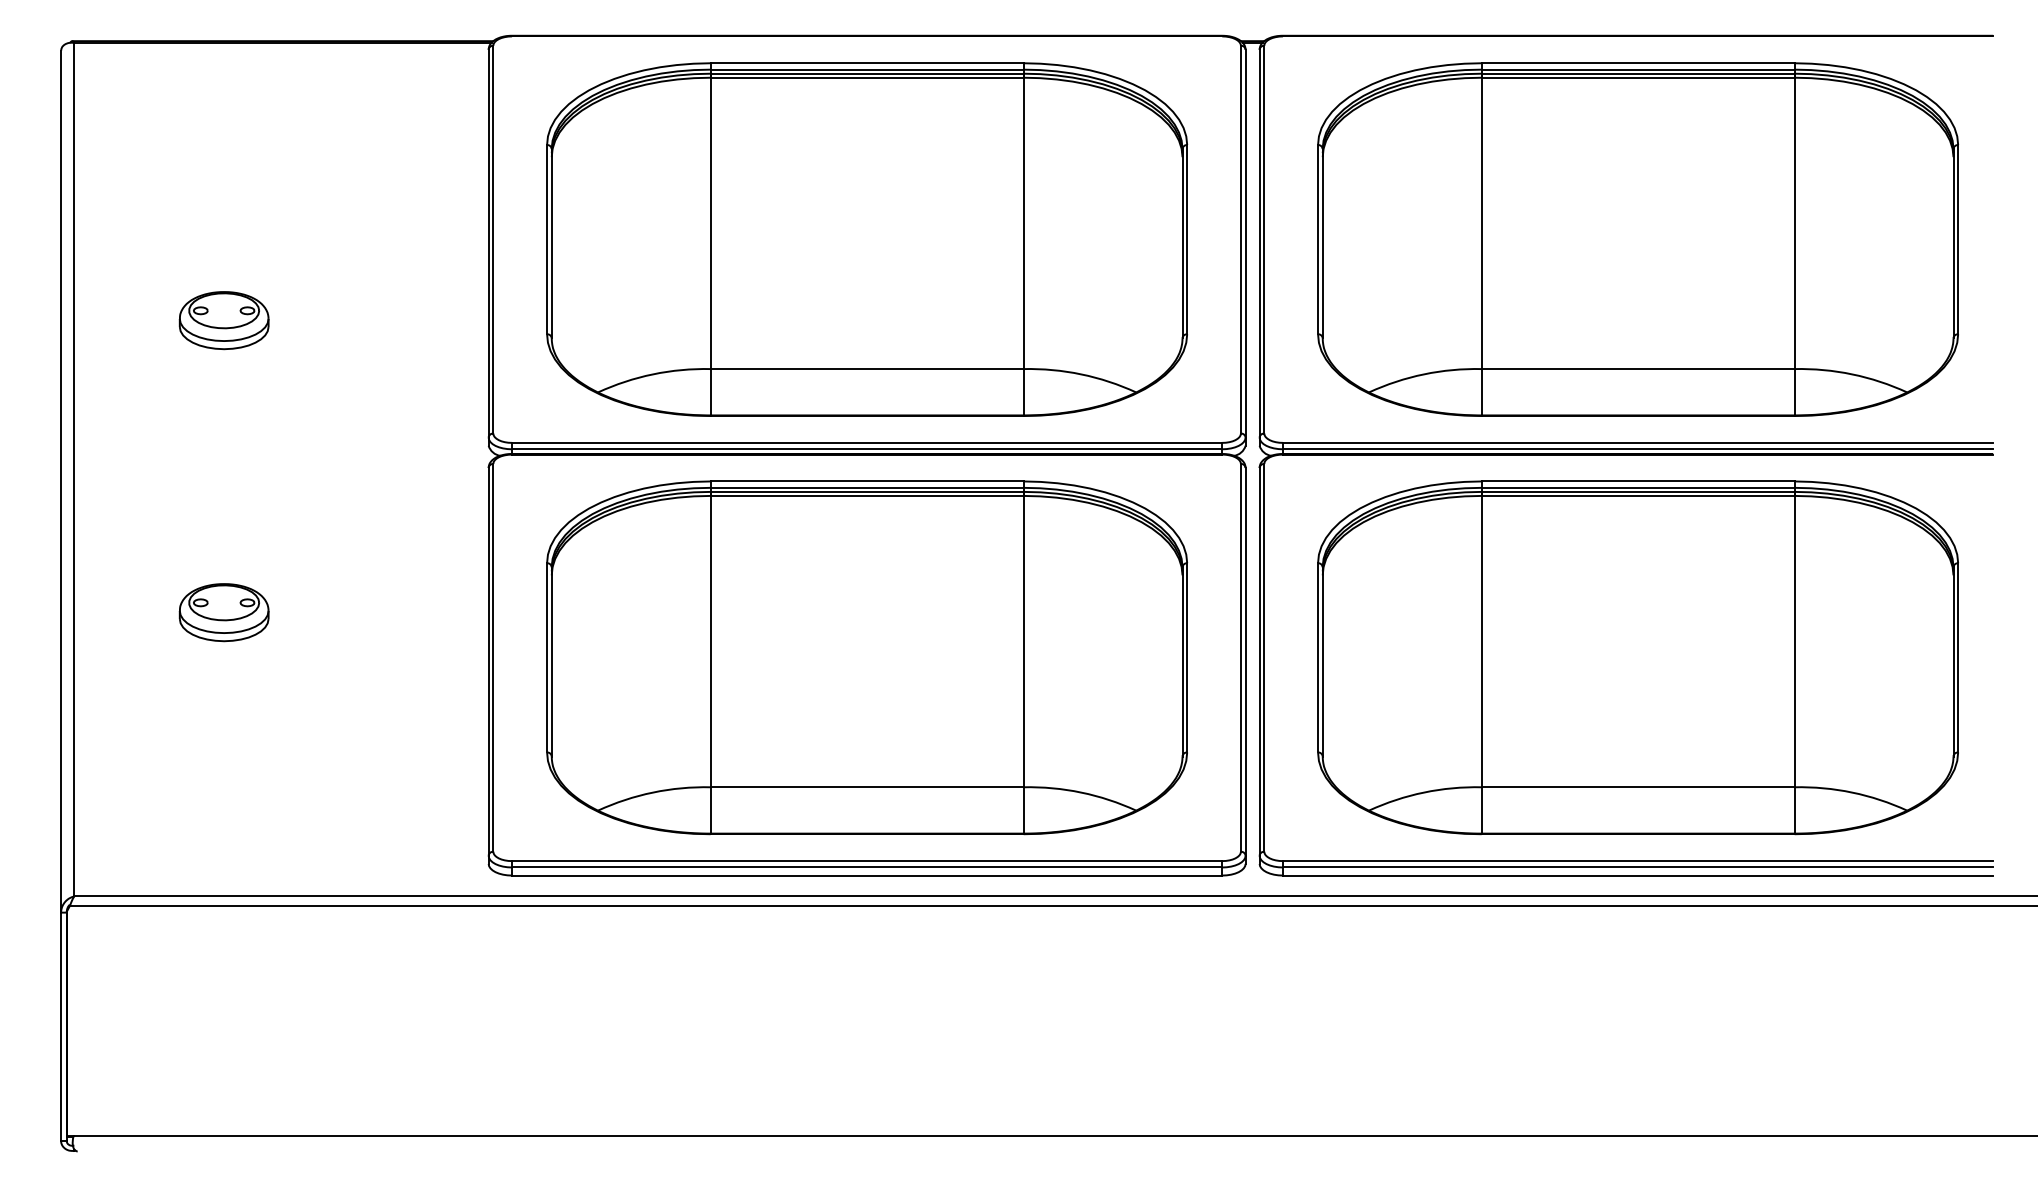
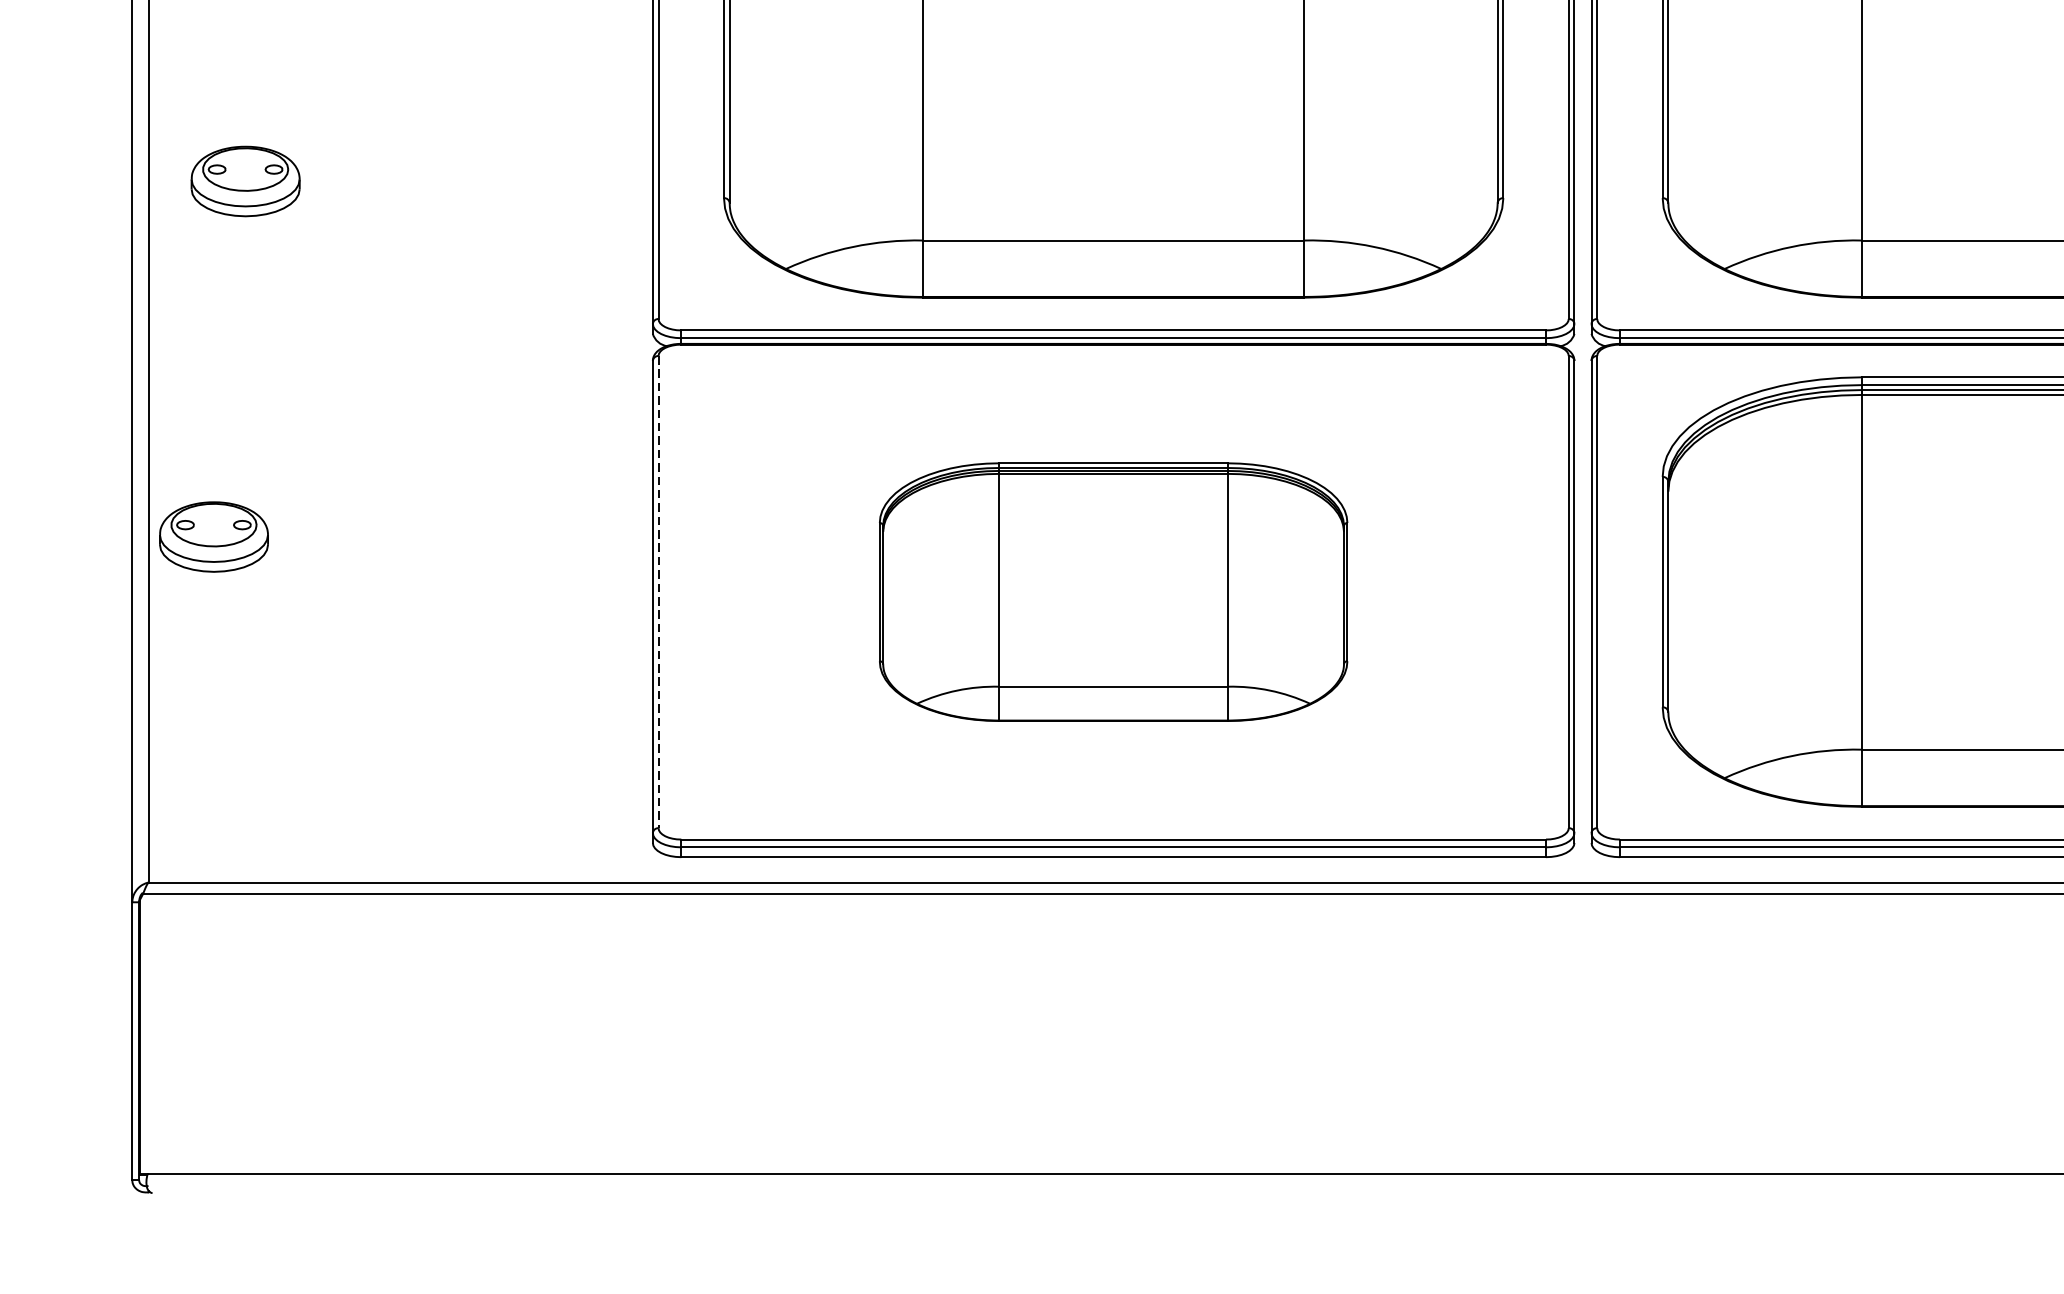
part: (223, 320) -> (244, 181), moved
part: (223, 612) -> (213, 536), moved
line: (493, 657) -> (658, 591), solid -> dashed
part: (866, 657) -> (1112, 591), size x0.6

